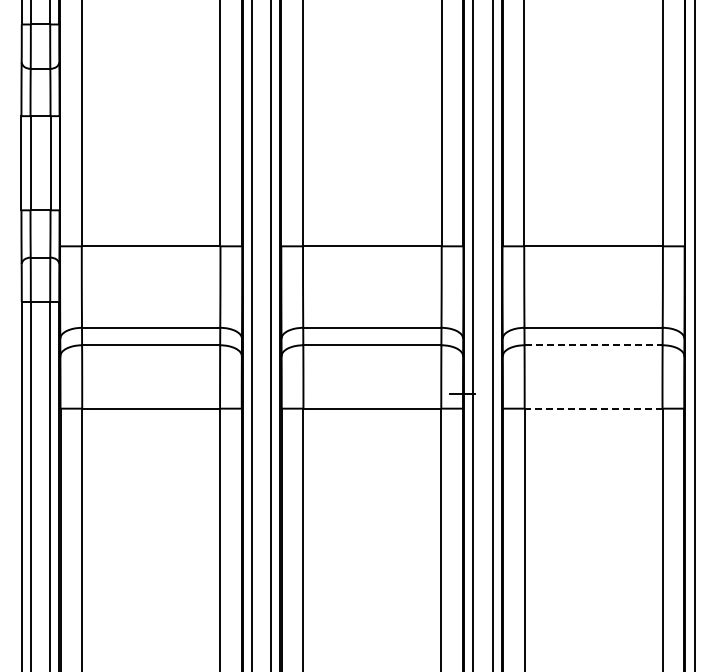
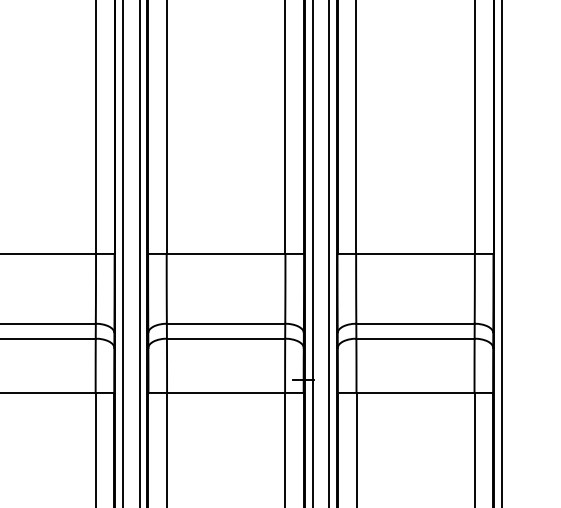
line: (594, 345) -> (416, 338), dashed -> solid
line: (593, 408) -> (415, 392), dashed -> solid

